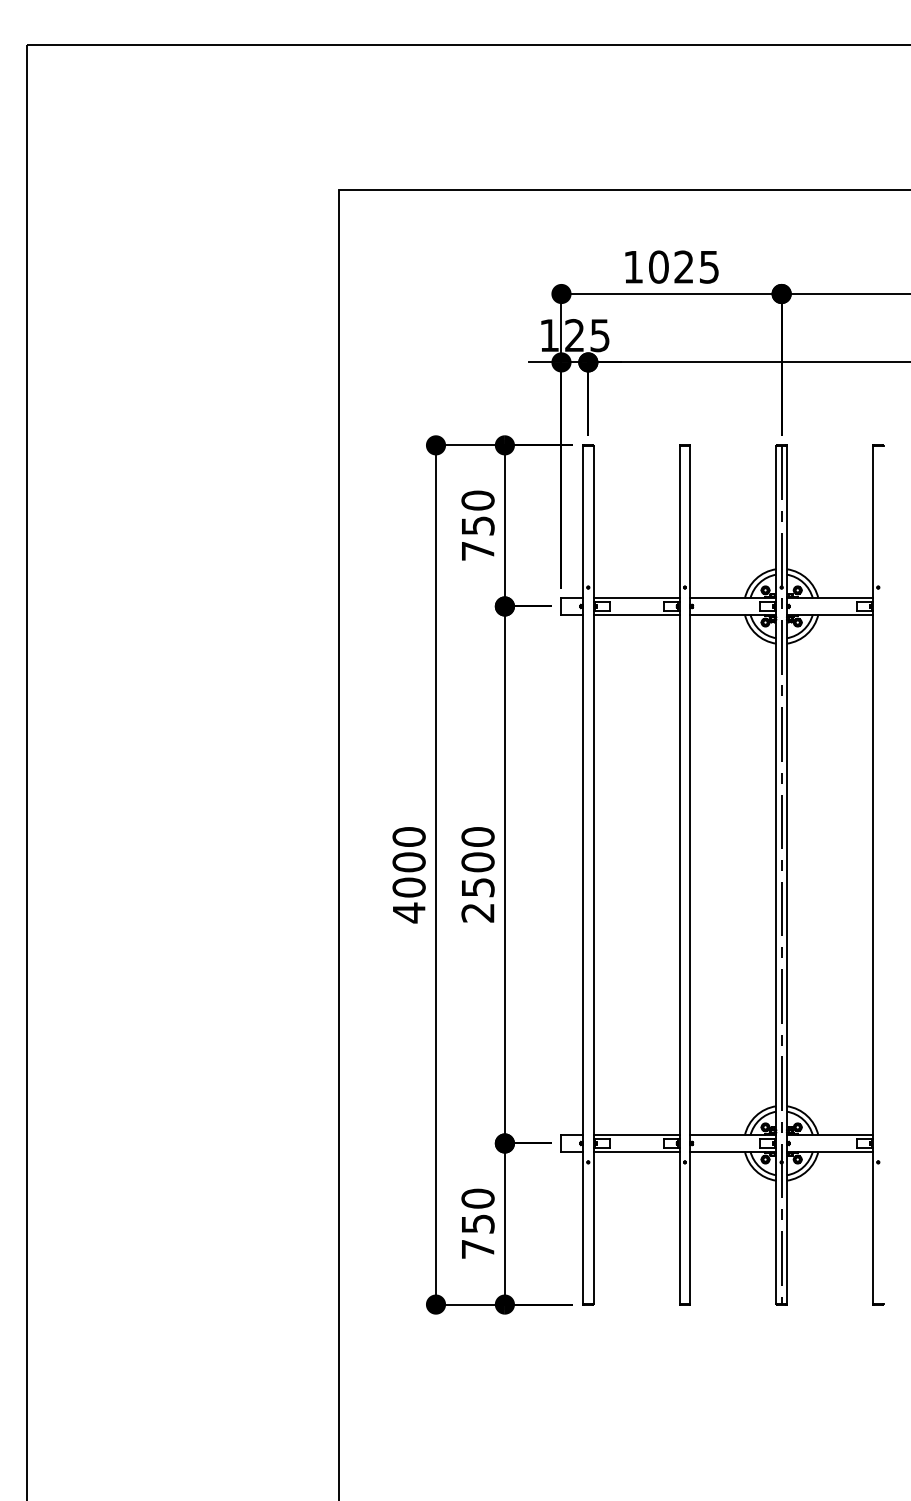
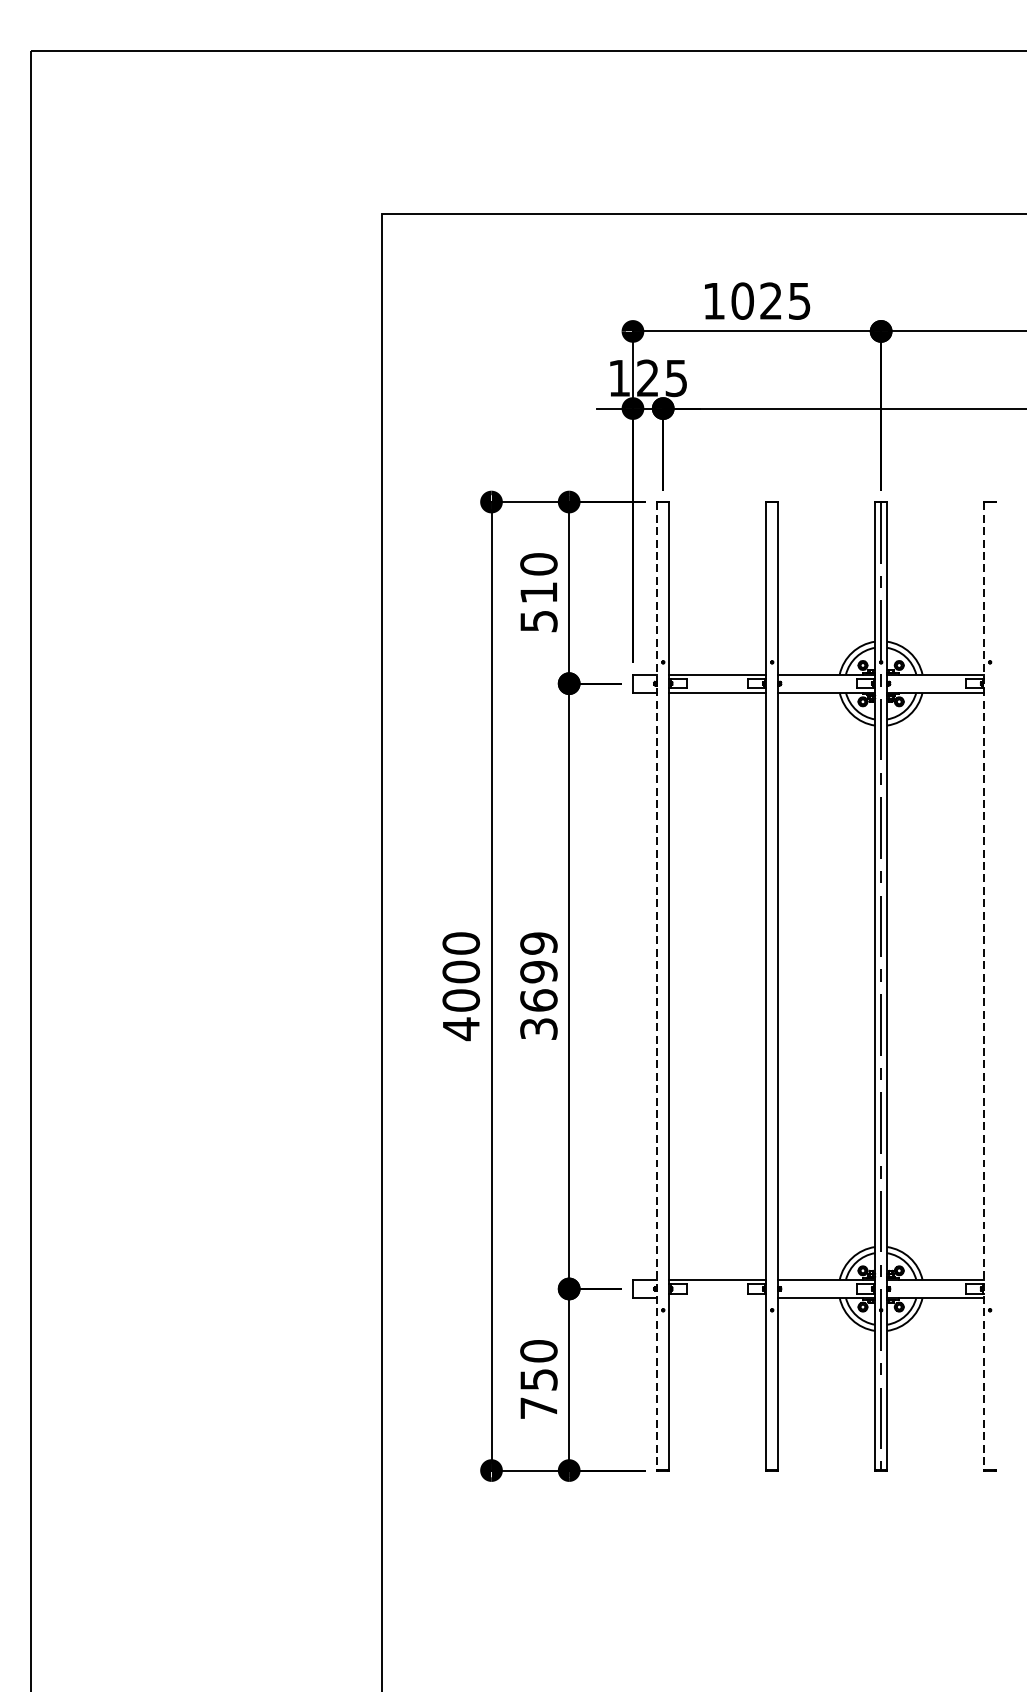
text: (478, 538) -> (539, 607), 750 -> 510
text: (477, 874) -> (538, 985), 2500 -> 3699
line: (582, 875) -> (656, 986), solid -> dashed
line: (872, 875) -> (983, 986), solid -> dashed
line: (636, 1151) -> (717, 1298), removed

